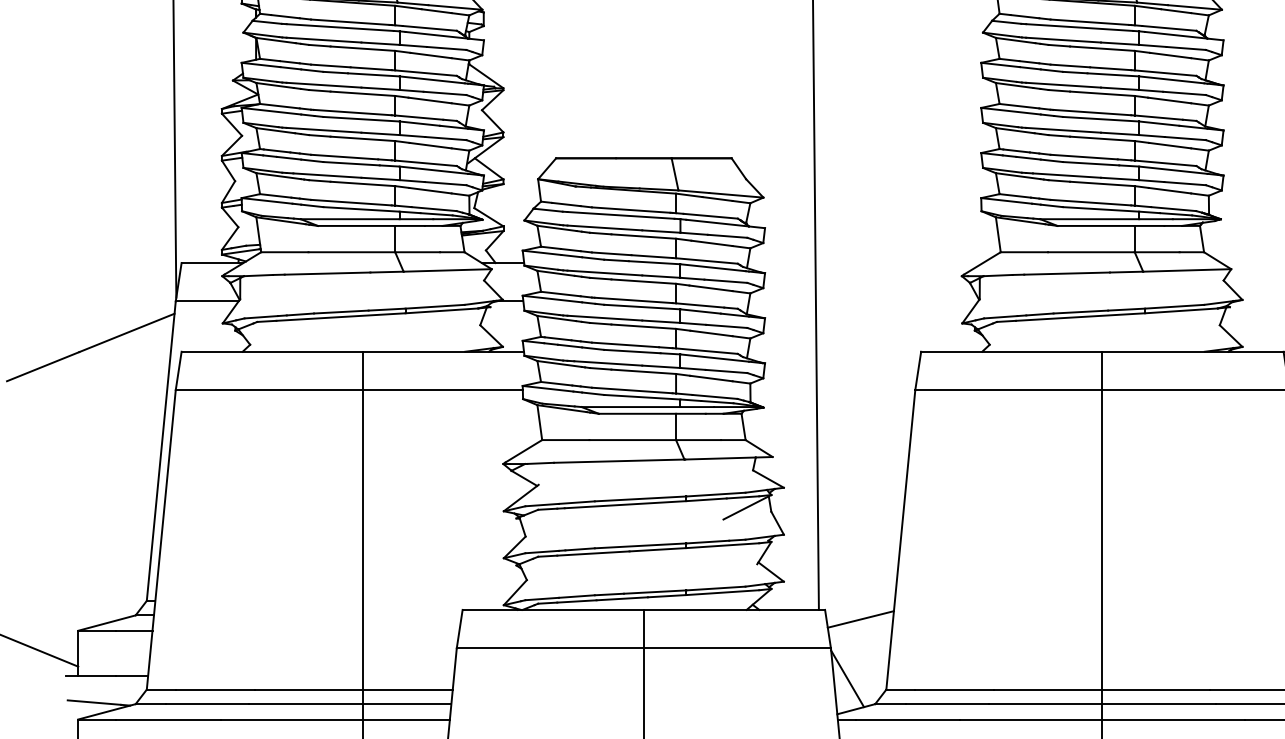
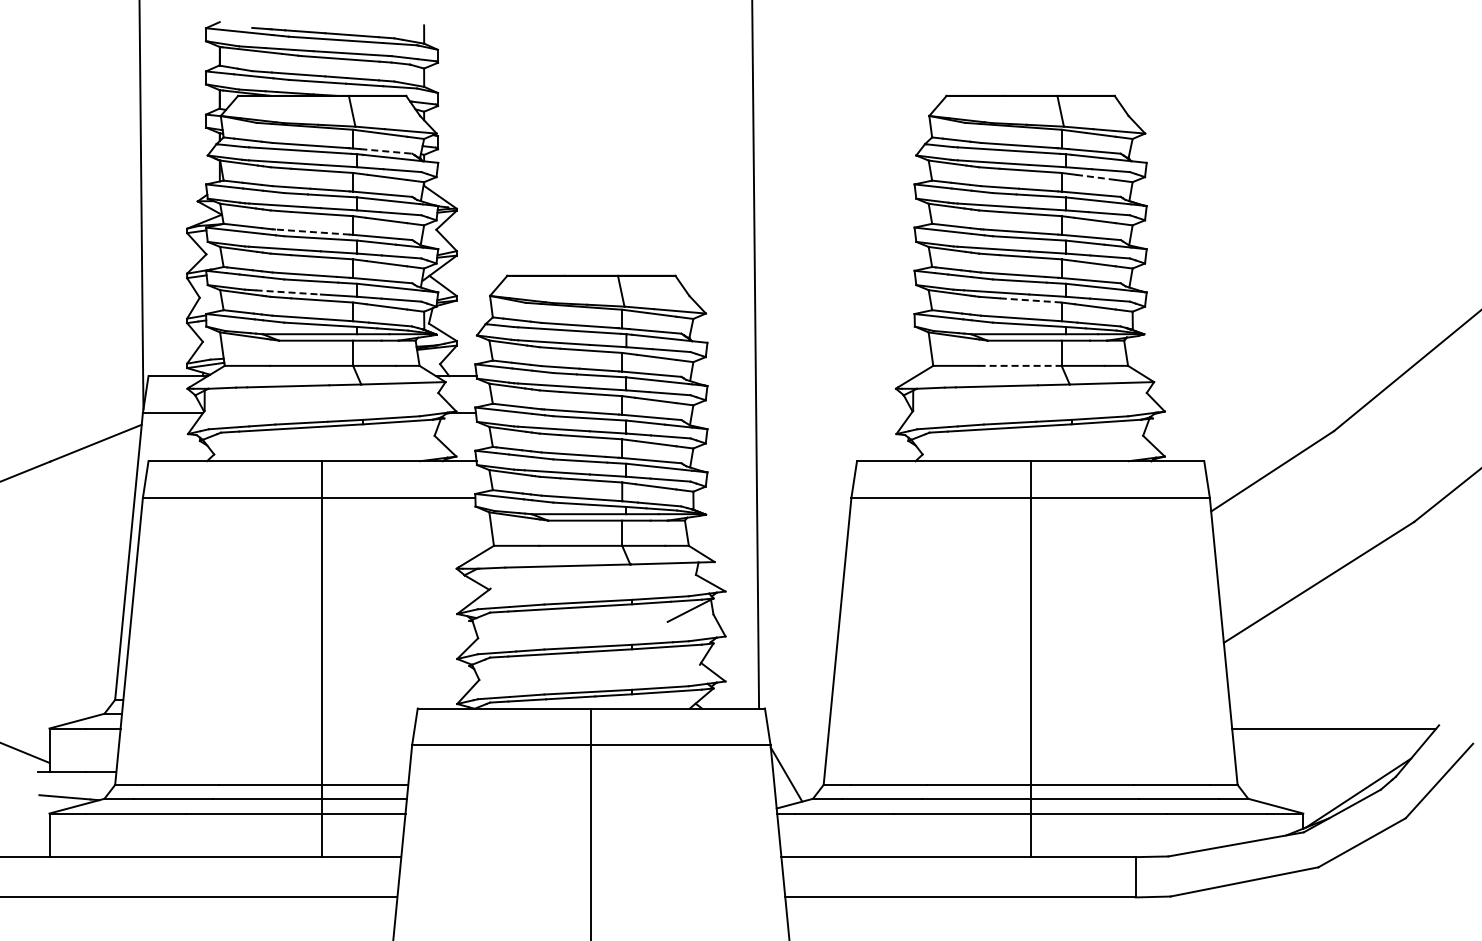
line: (430, 28) -> (386, 151), solid -> dashed
line: (1171, 55) -> (1096, 177), solid -> dashed
line: (351, 113) -> (311, 232), solid -> dashed
line: (327, 175) -> (288, 292), solid -> dashed
line: (1102, 184) -> (1030, 300), solid -> dashed
line: (1091, 251) -> (1020, 365), solid -> dashed
line: (860, 619) -> (798, 717), removed

